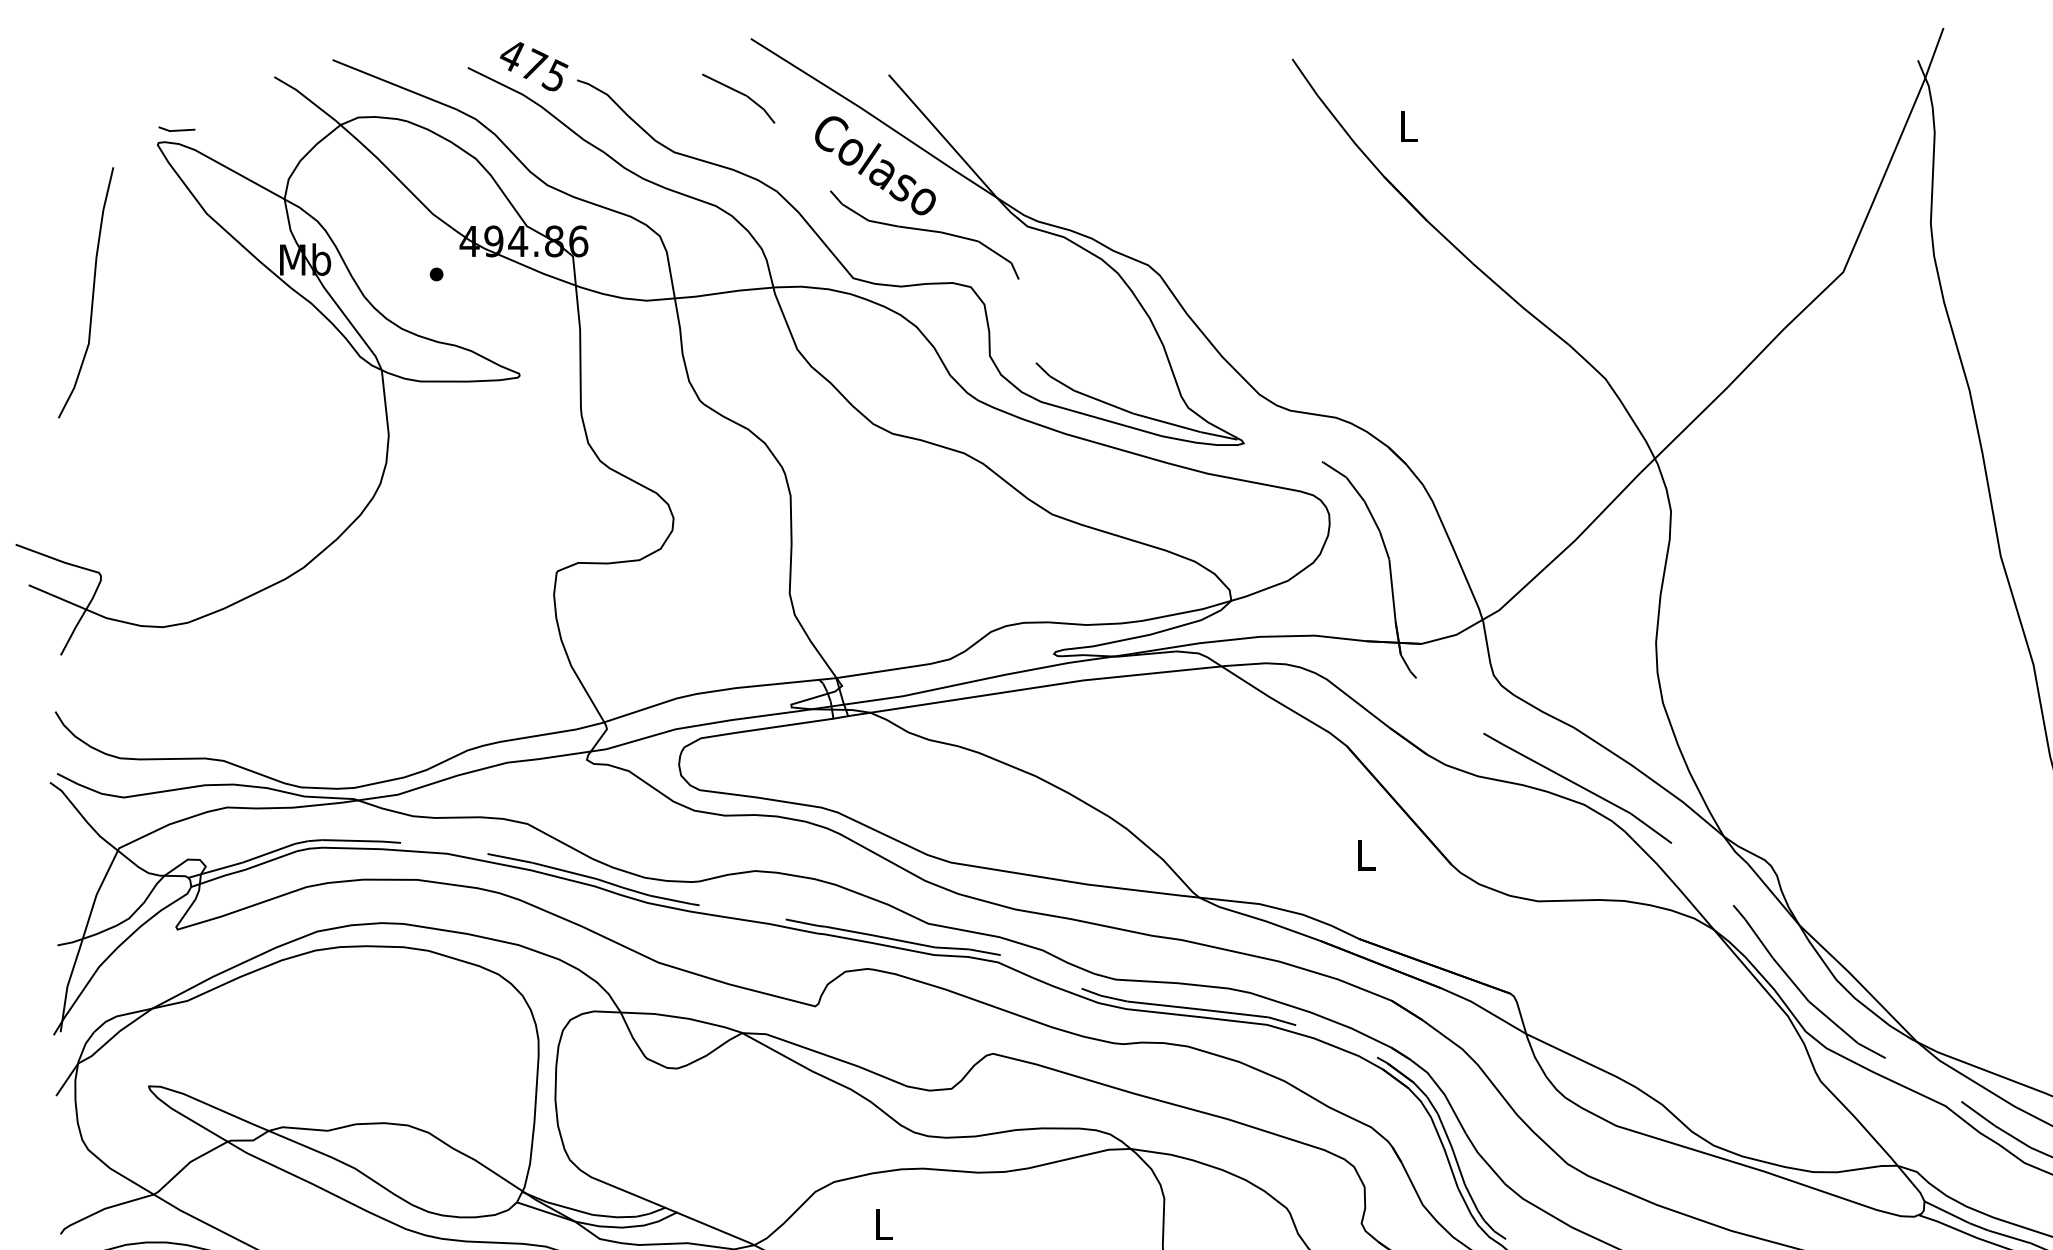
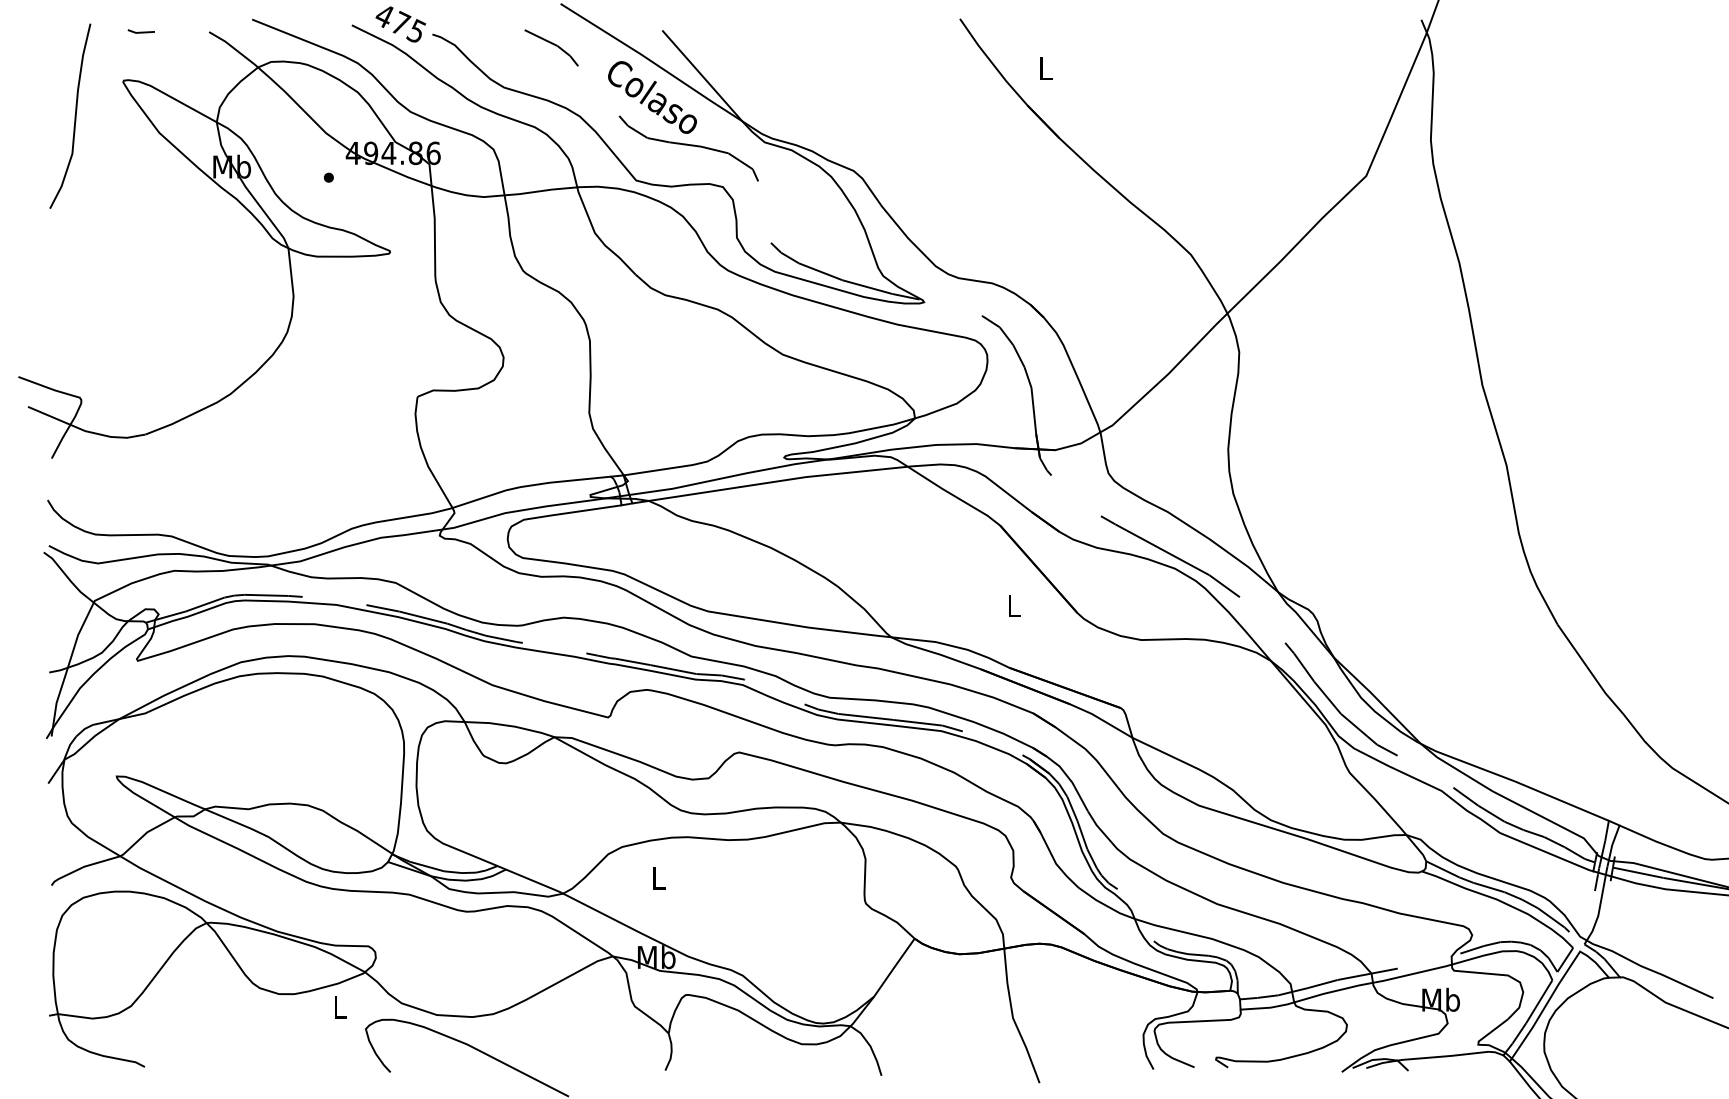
line: (175, 129) -> (140, 31), moved
curve: (91, 291) -> (74, 115), moved

